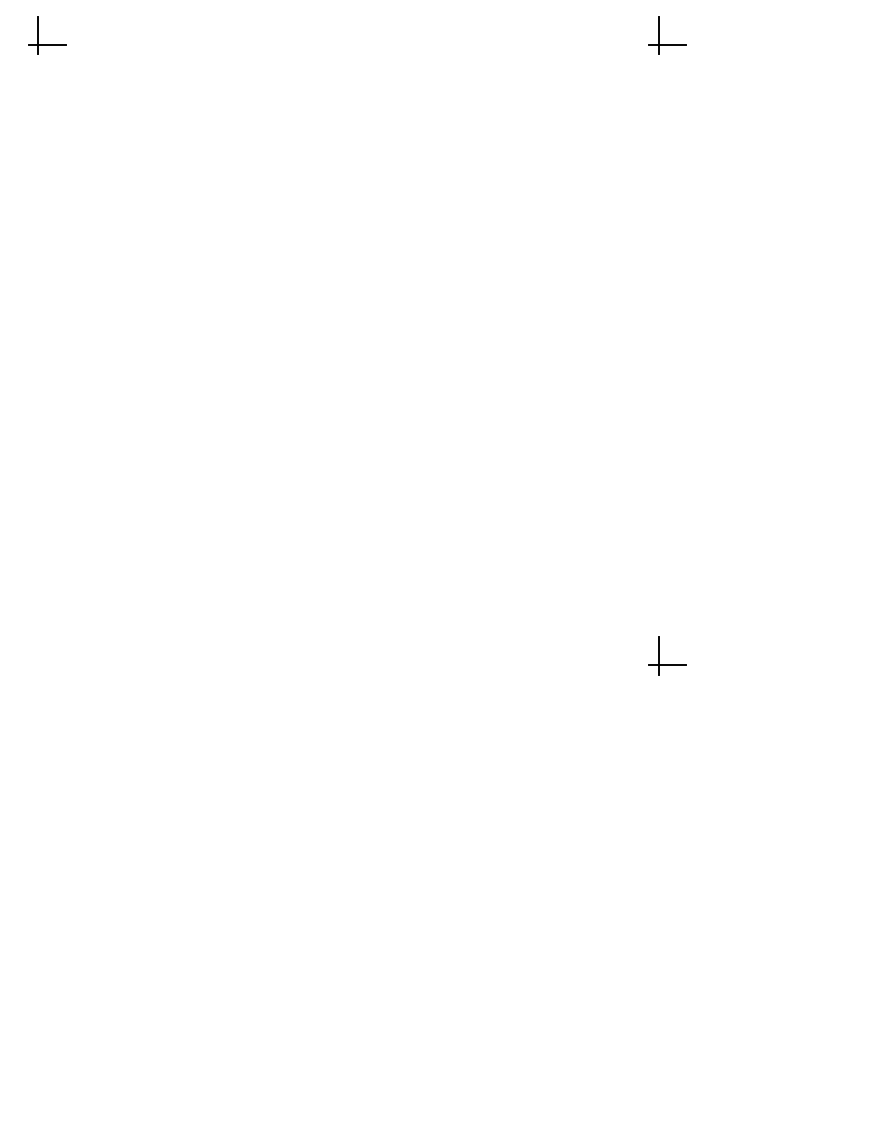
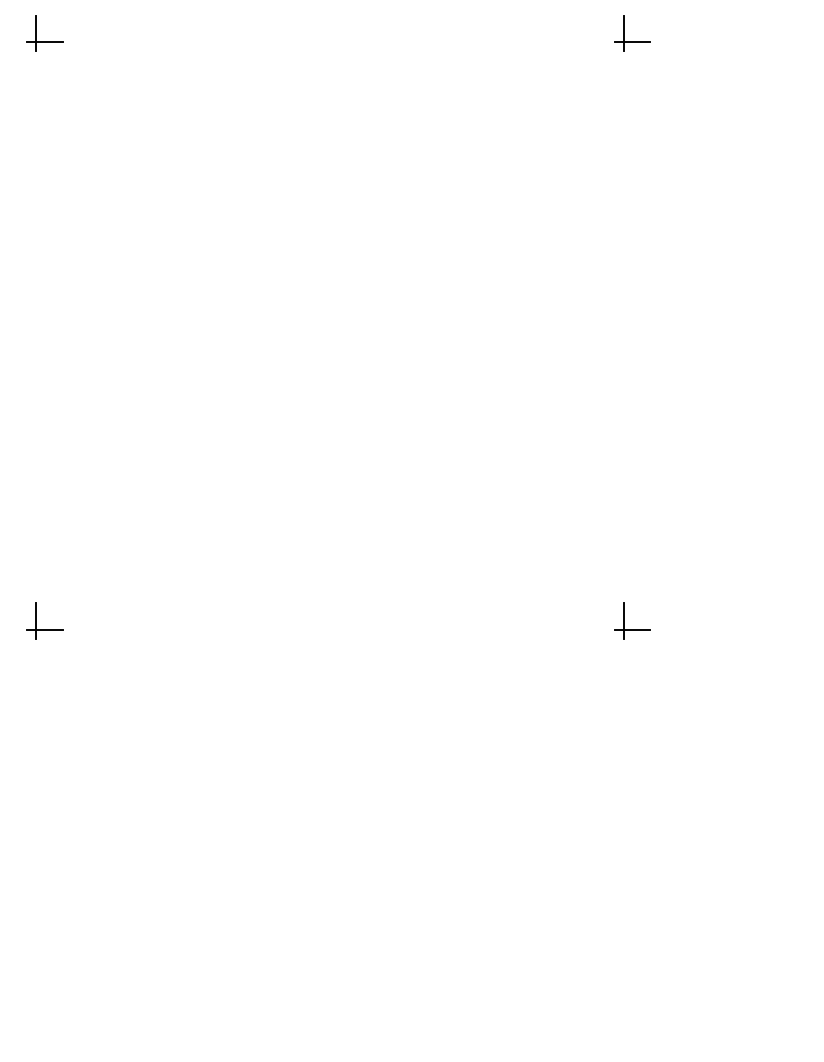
part: (38, 655) -> (36, 620), added

